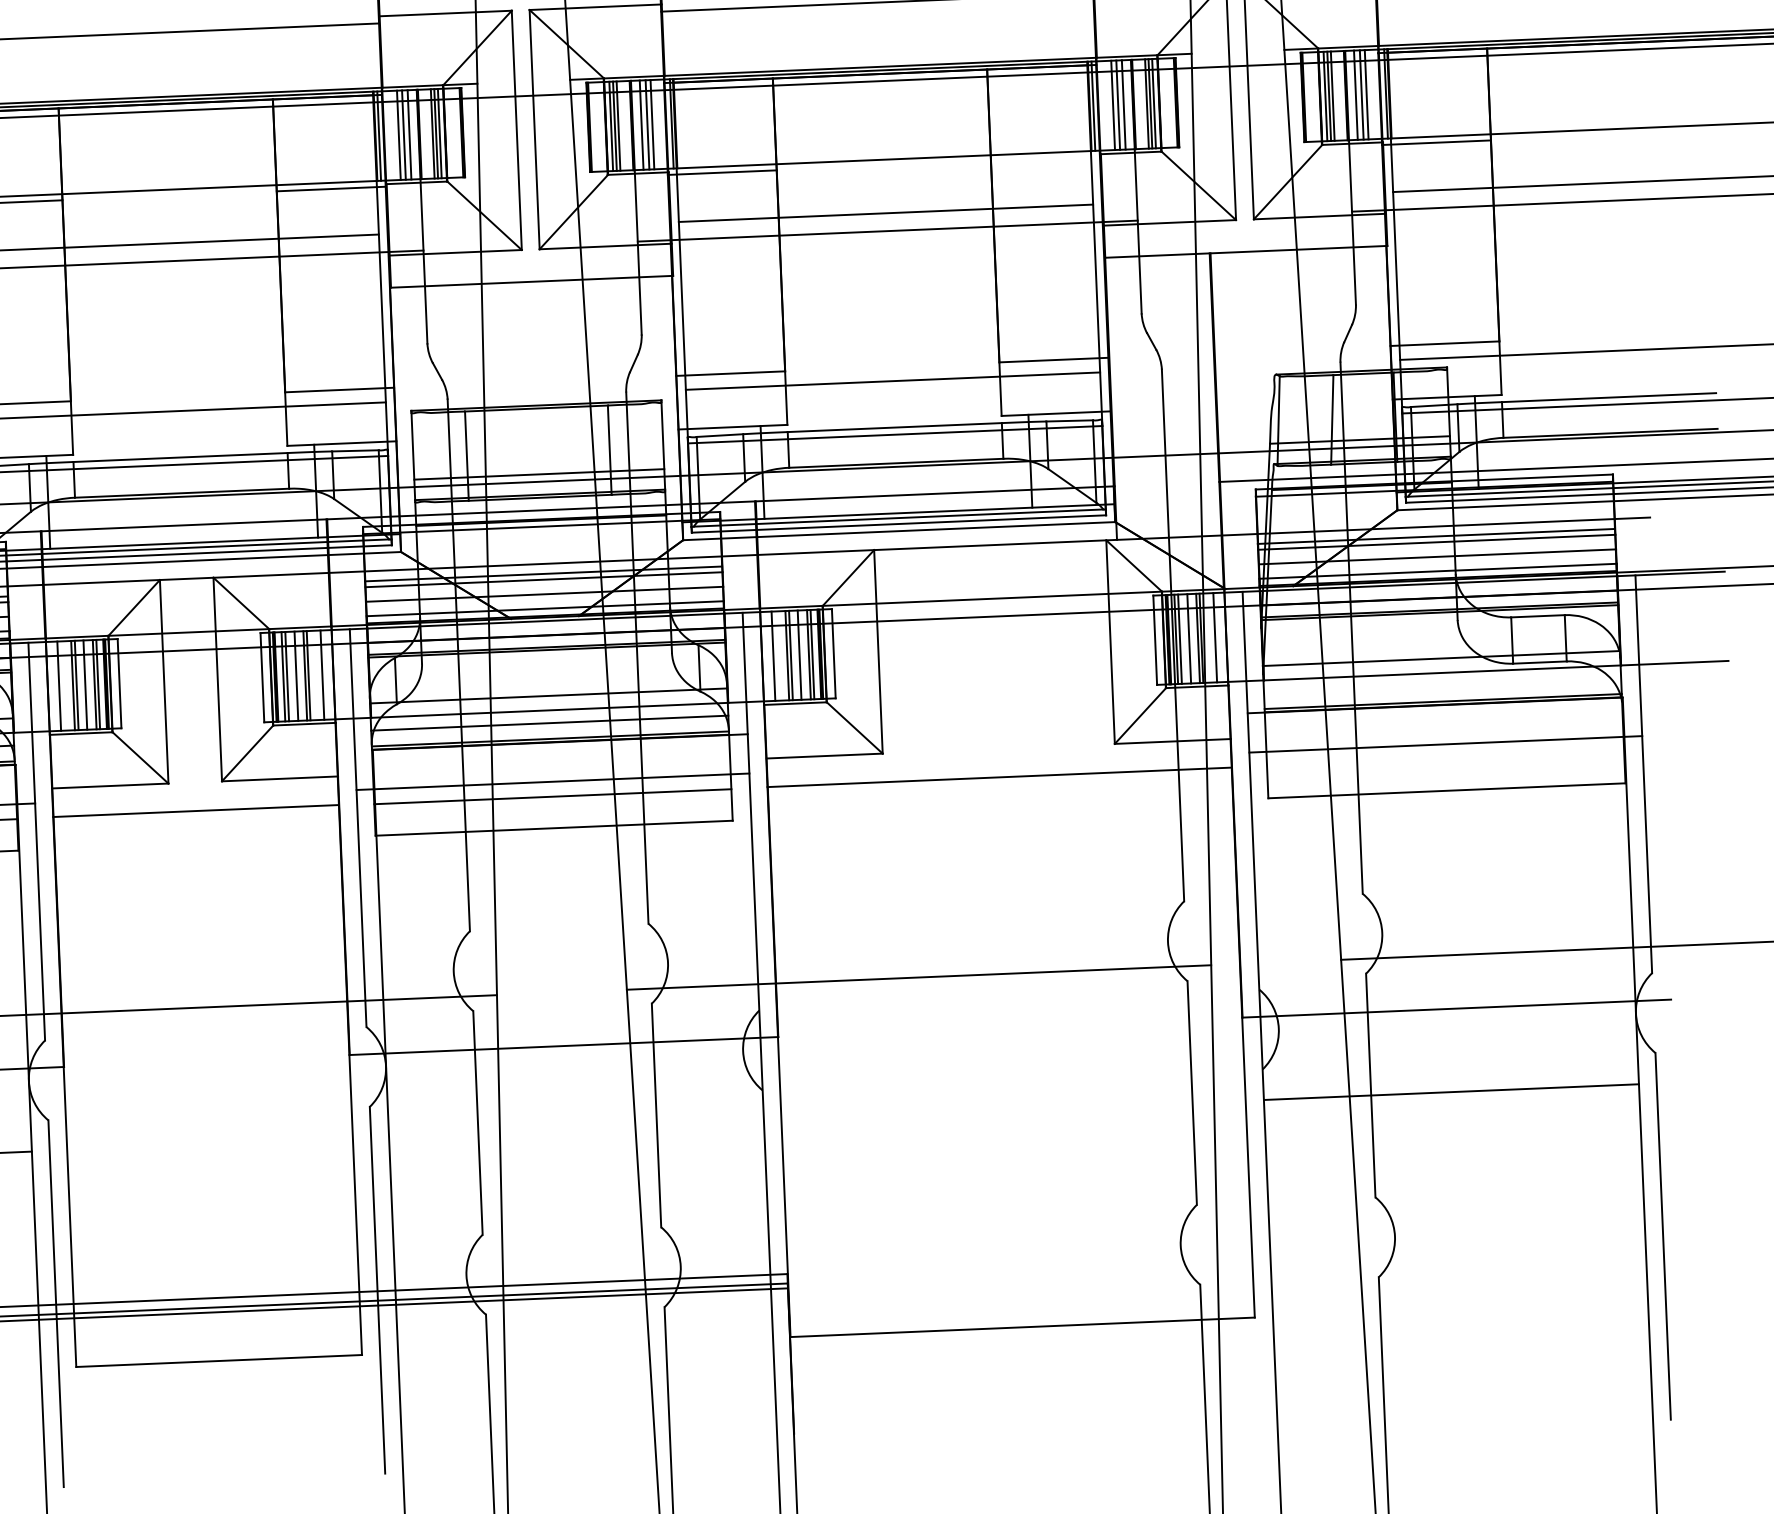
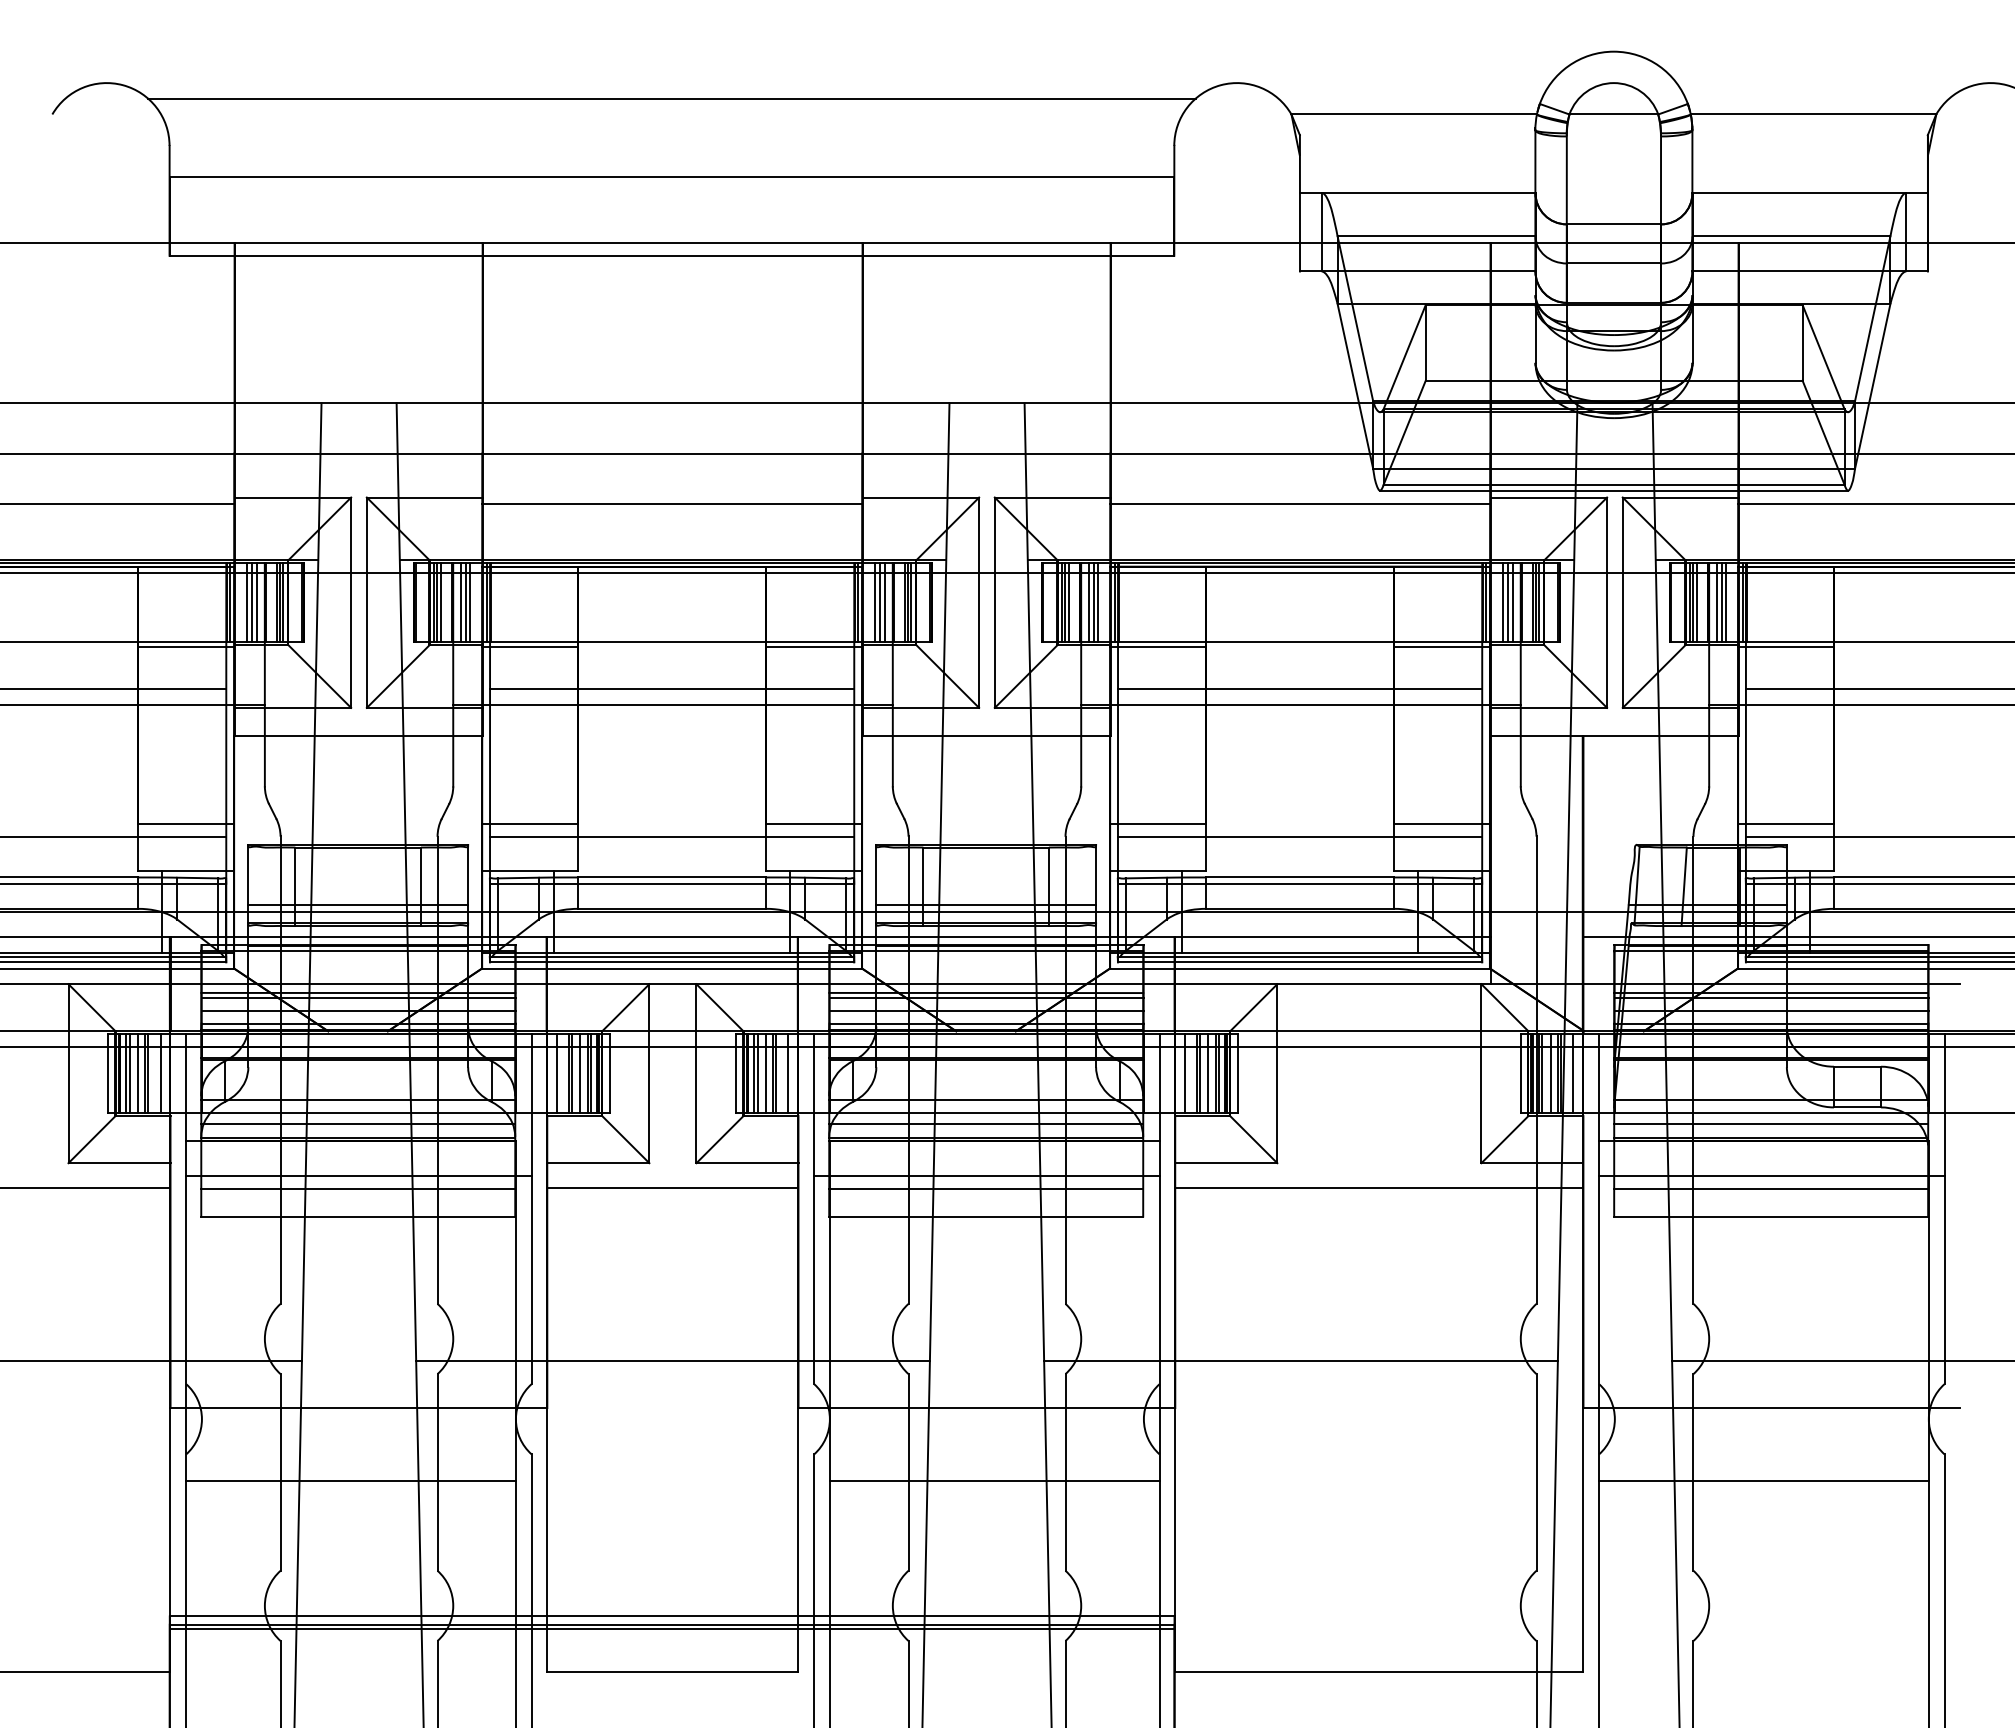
line: (1044, 159) -> (1441, 647), added
line: (1442, 686) -> (1771, 1124), added
line: (1445, 758) -> (1771, 1188), added
line: (576, 1129) -> (994, 1481), added

